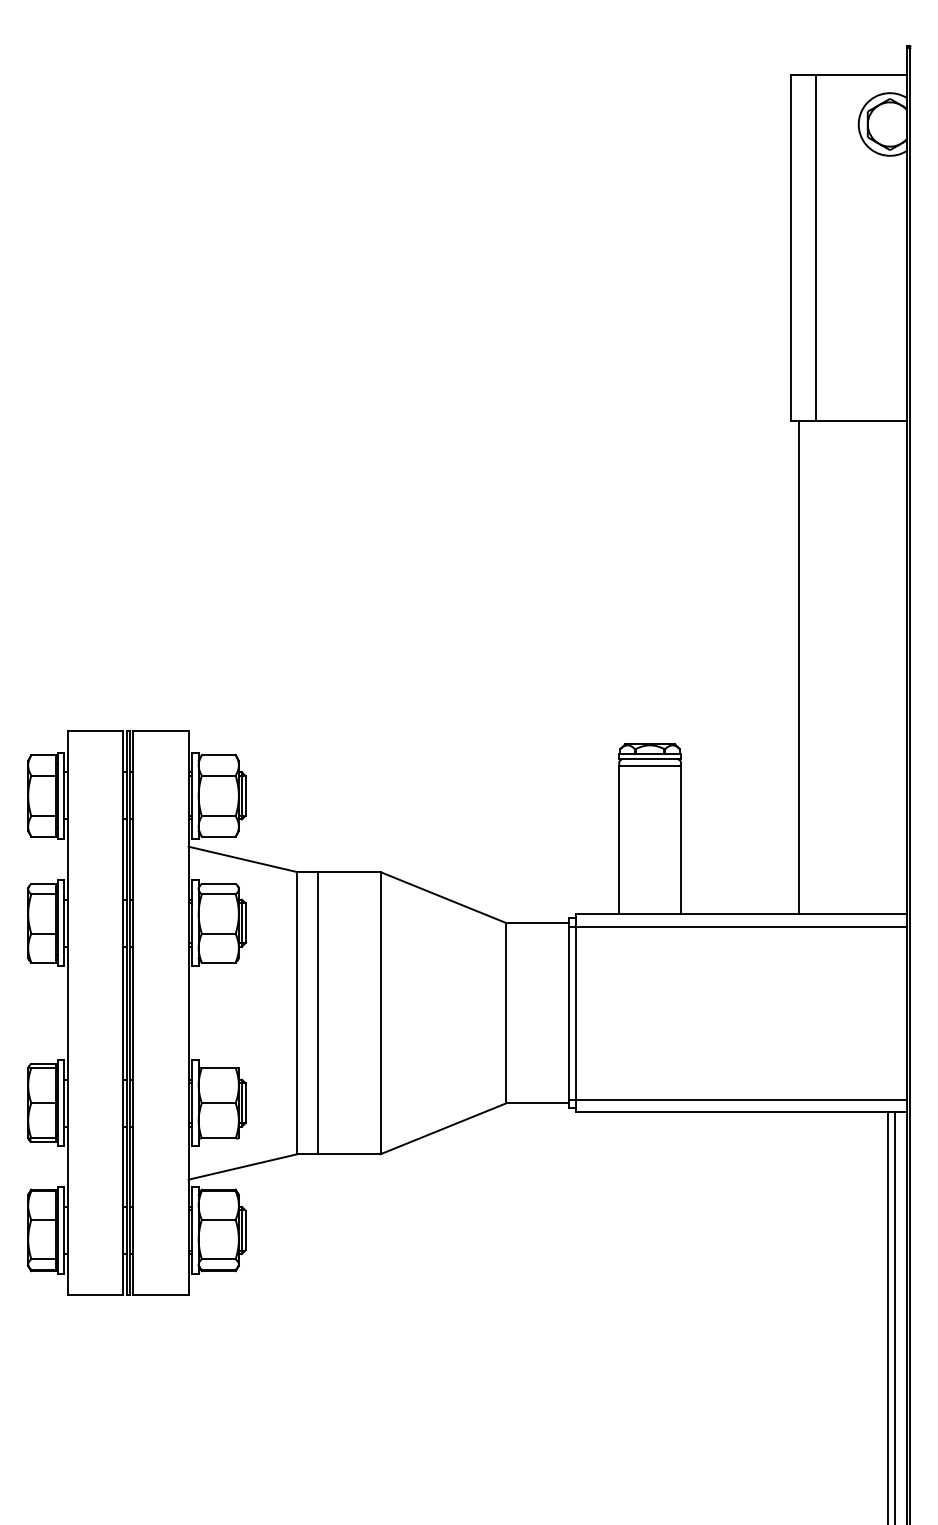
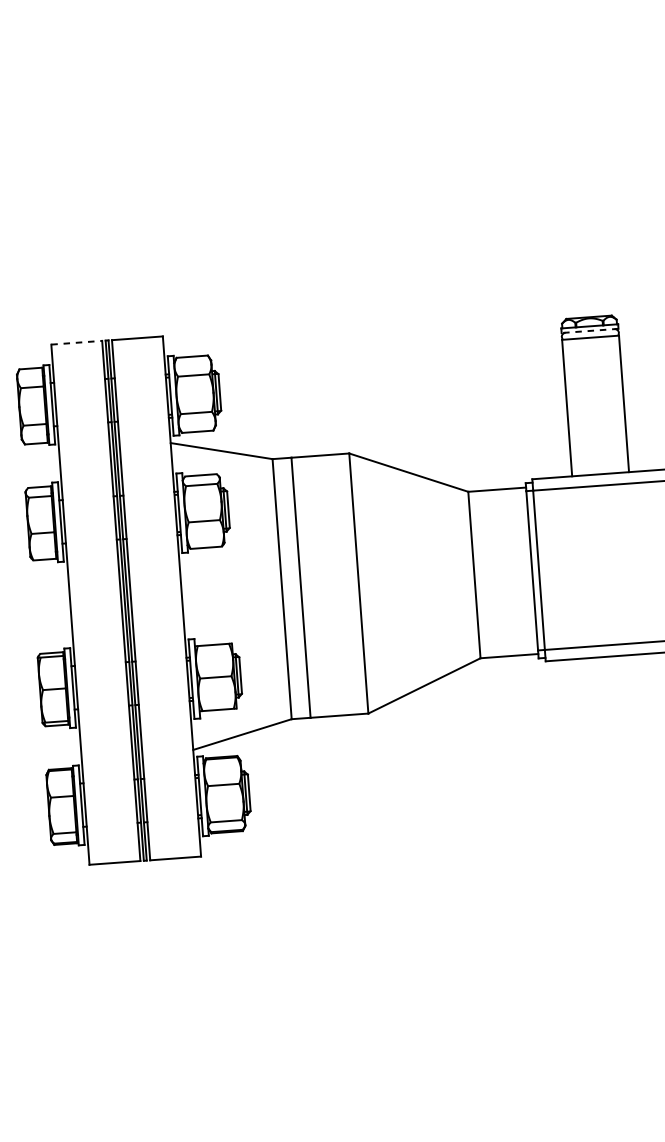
line: (95, 731) -> (77, 343), solid -> dashed
line: (650, 758) -> (590, 330), solid -> dashed

